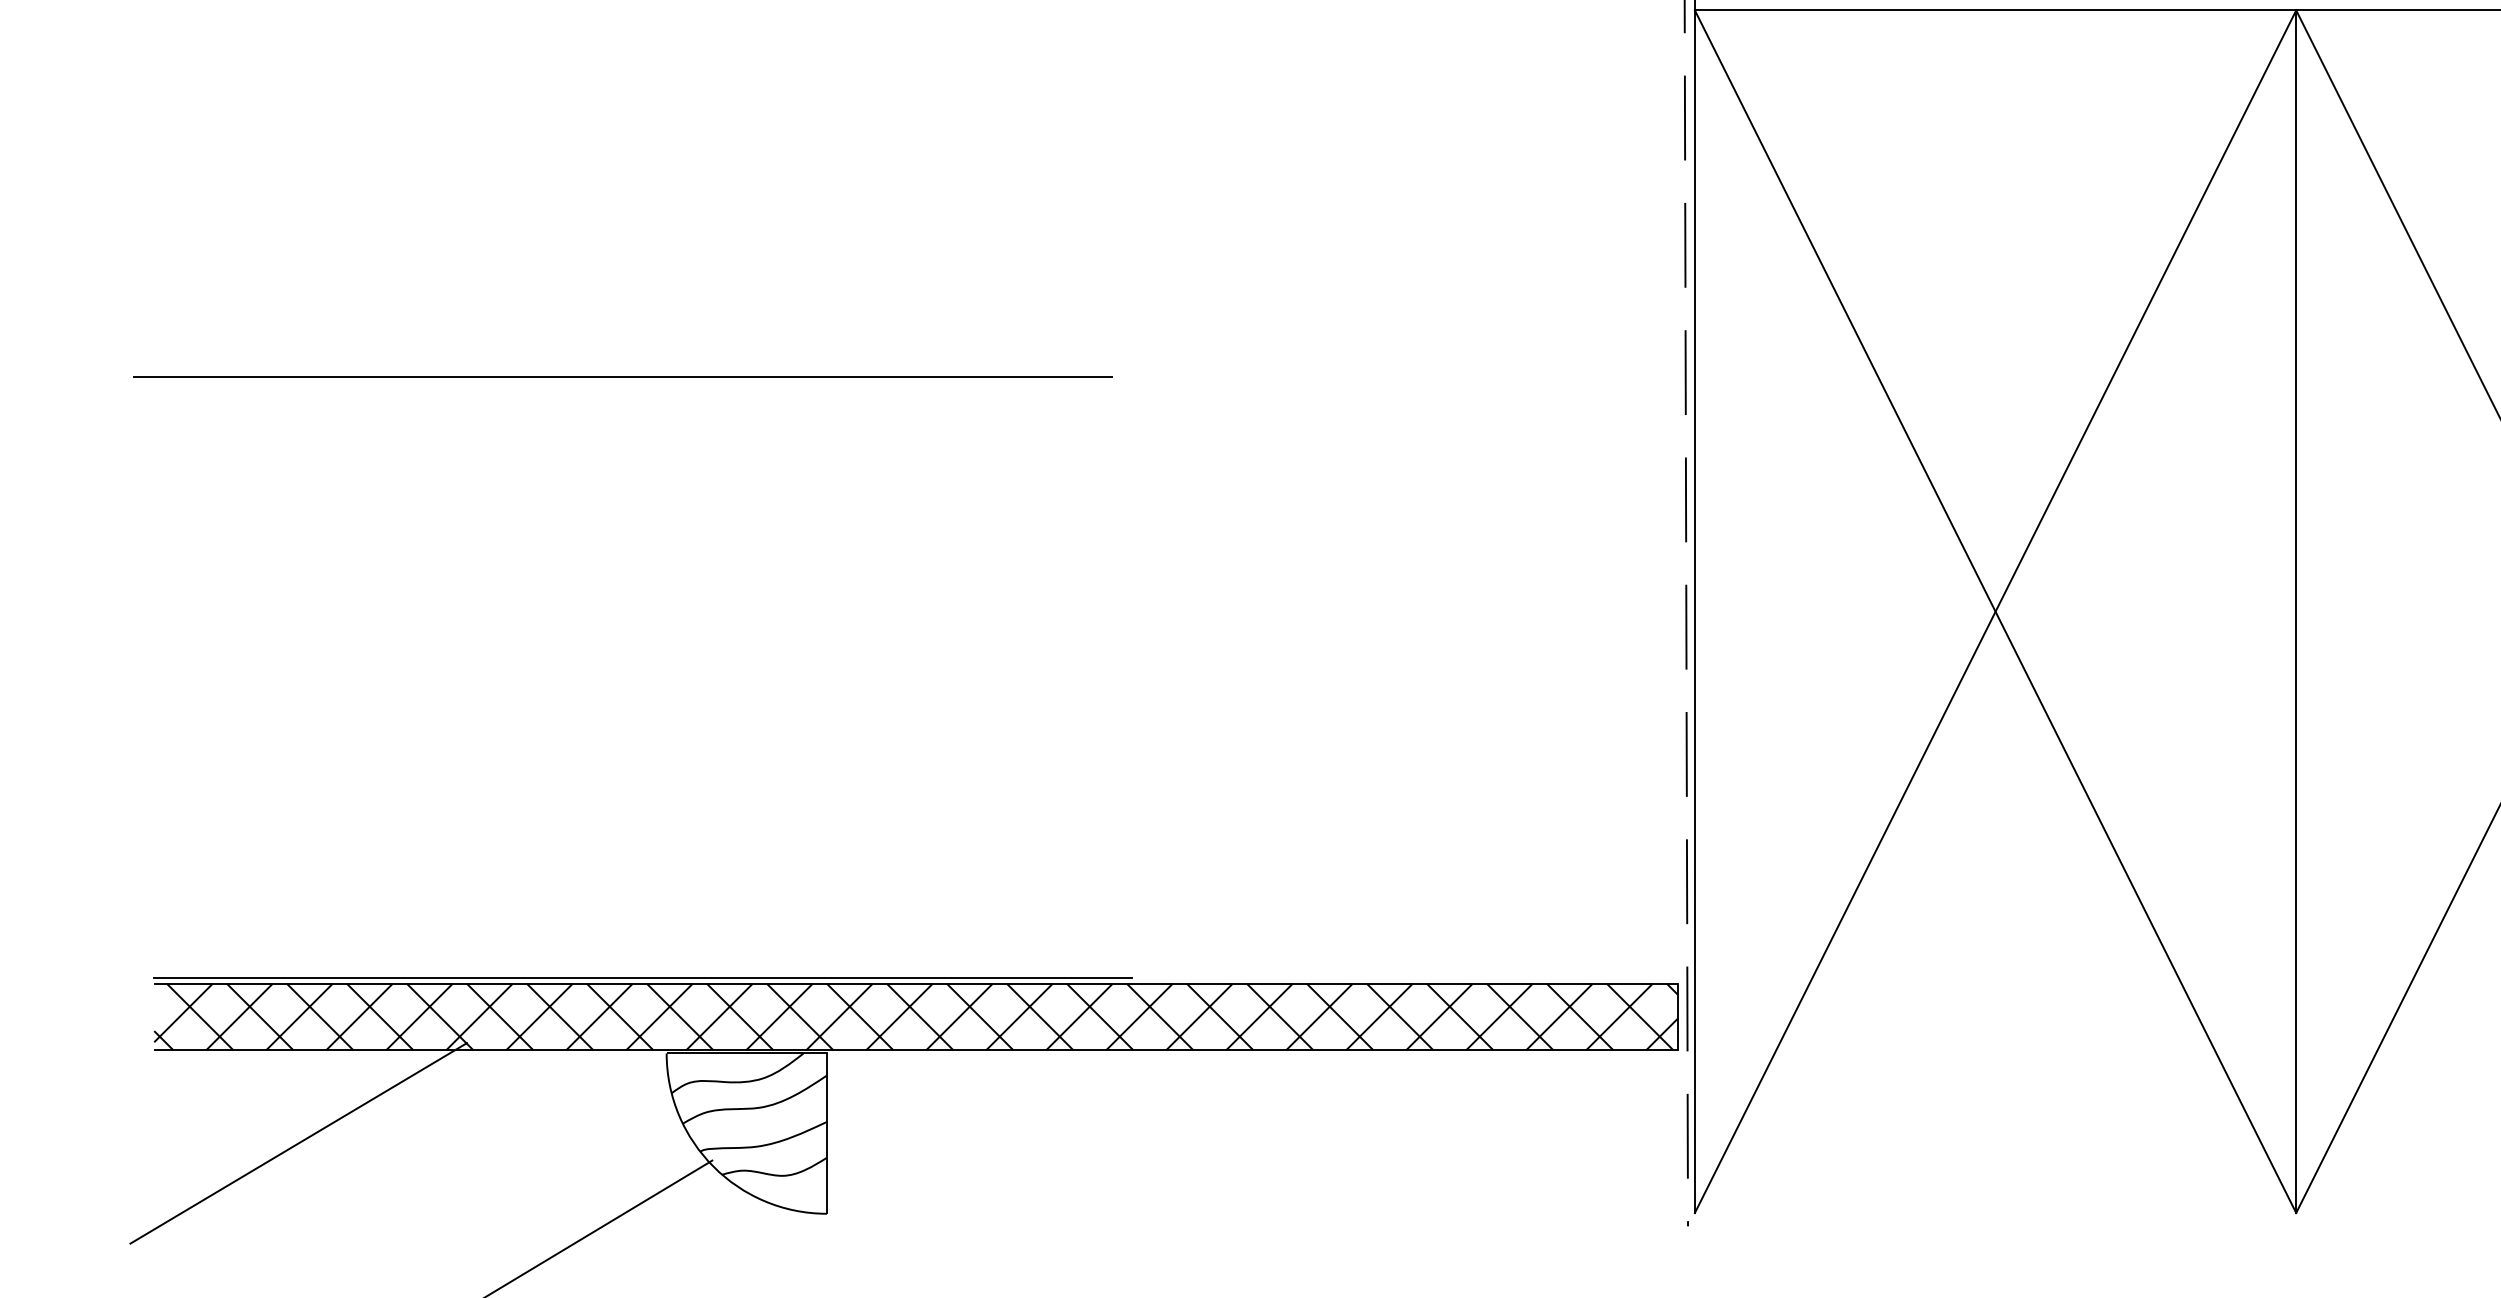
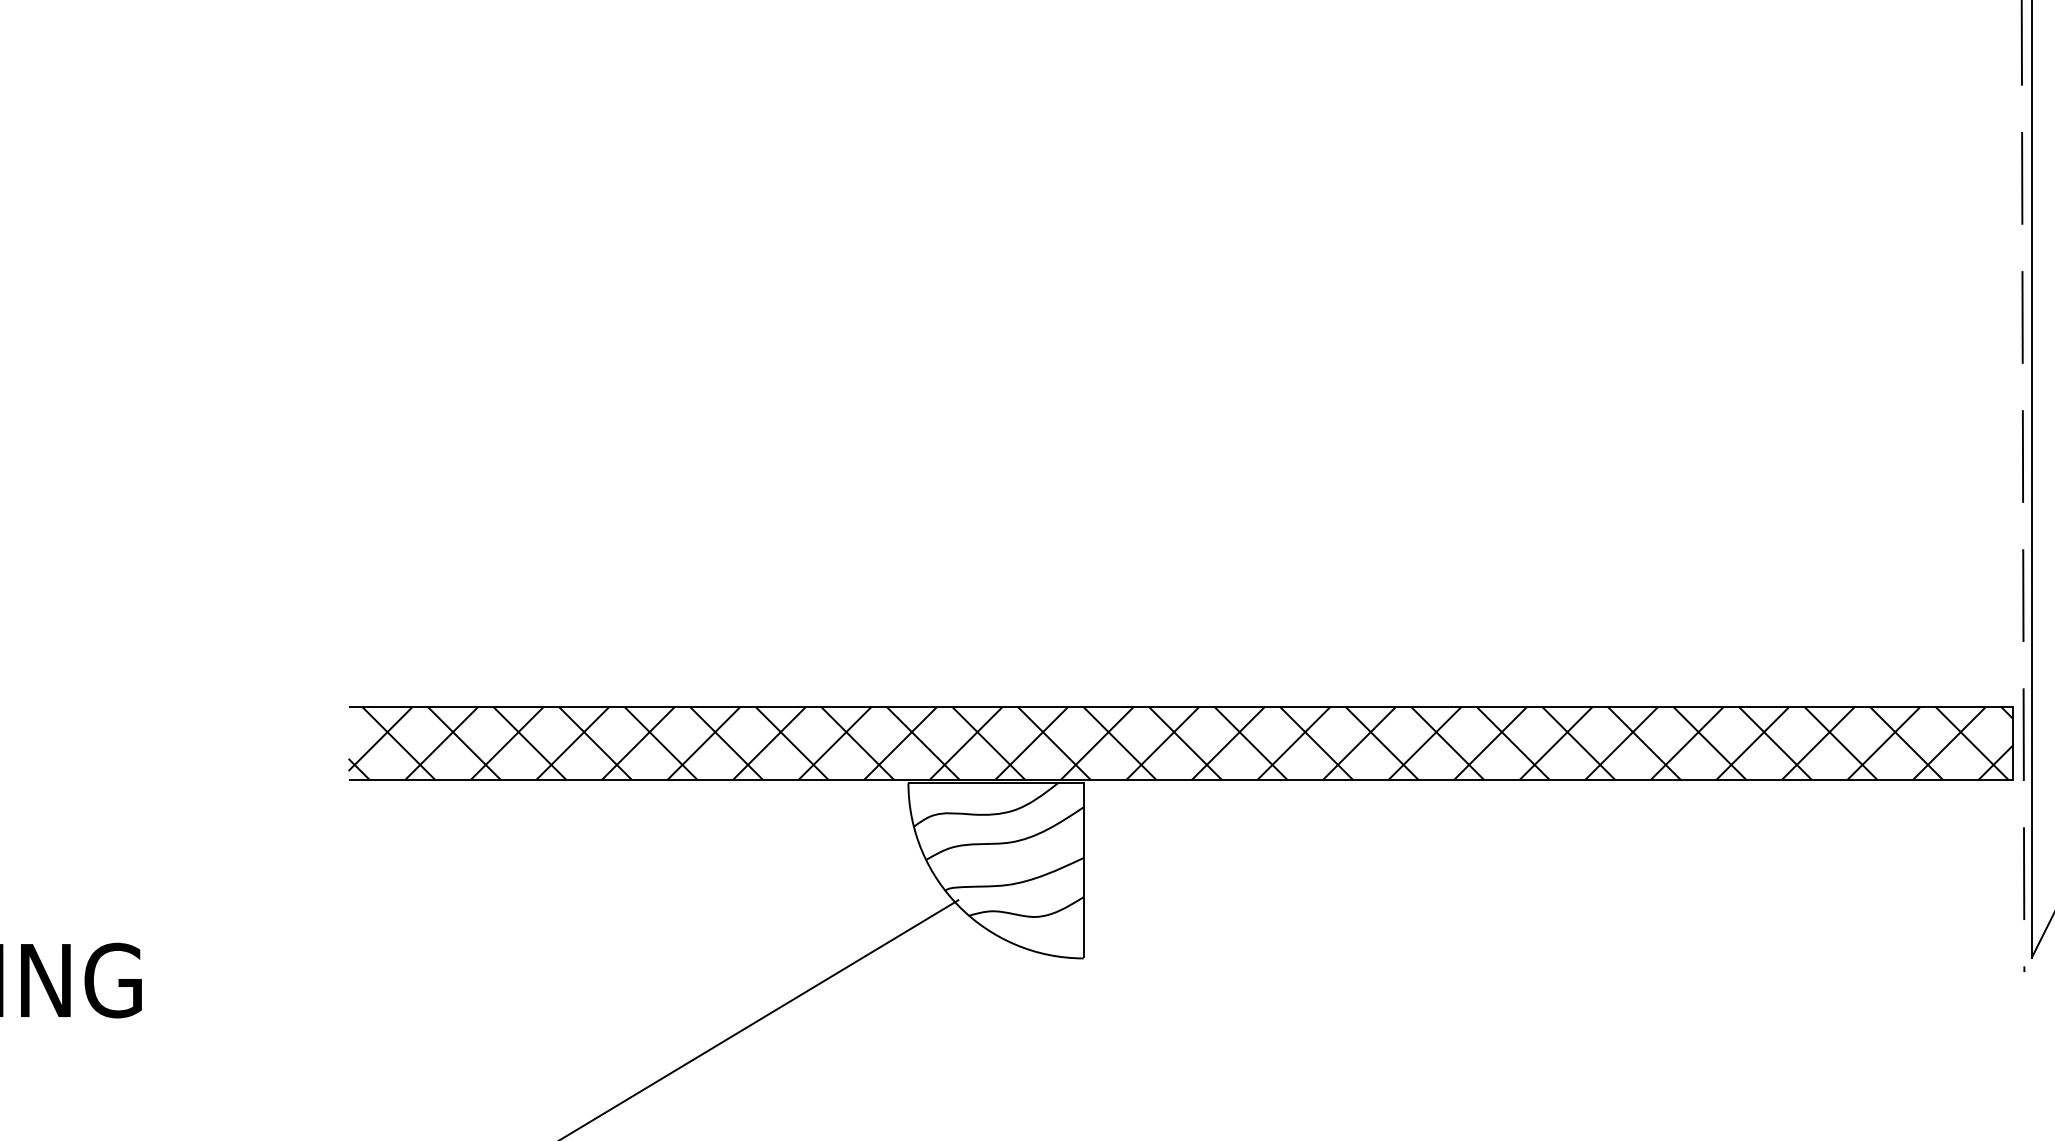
line: (623, 376) -> (861, 43), removed
line: (643, 978) -> (883, 701), removed
line: (298, 1143) -> (506, 881), removed

